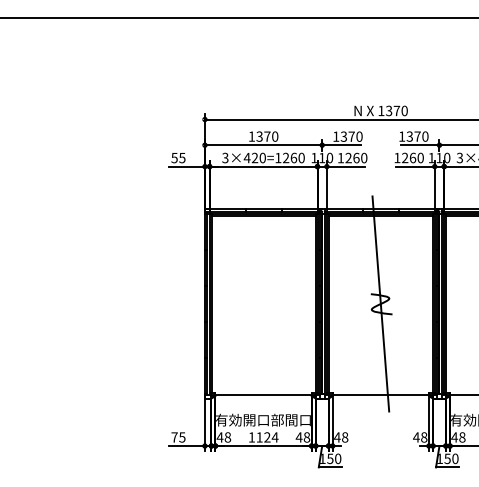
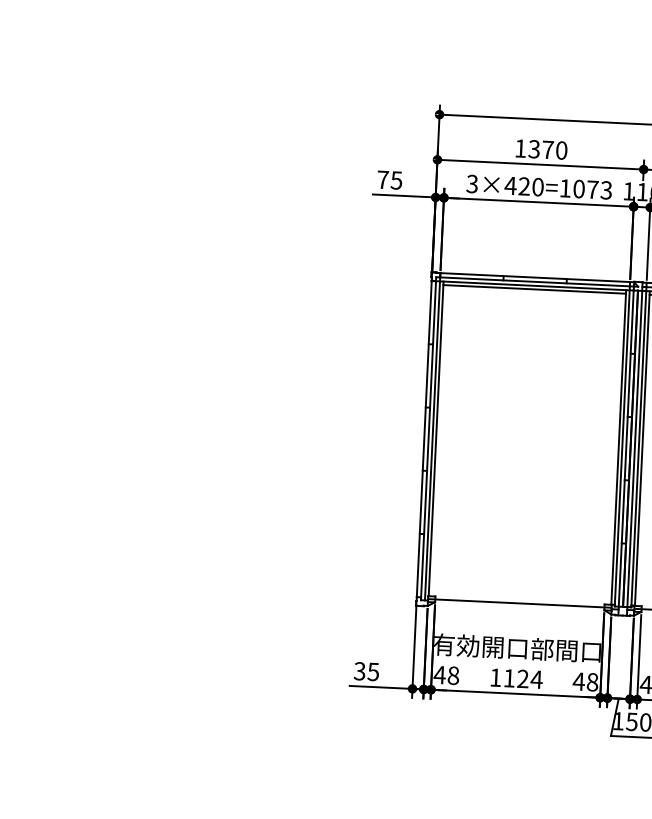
text: (293, 157) -> (592, 188), 3×420=1260 -> 3×420=1073
text: (174, 158) -> (382, 180), 55 -> 75
text: (174, 437) -> (359, 671), 75 -> 35

